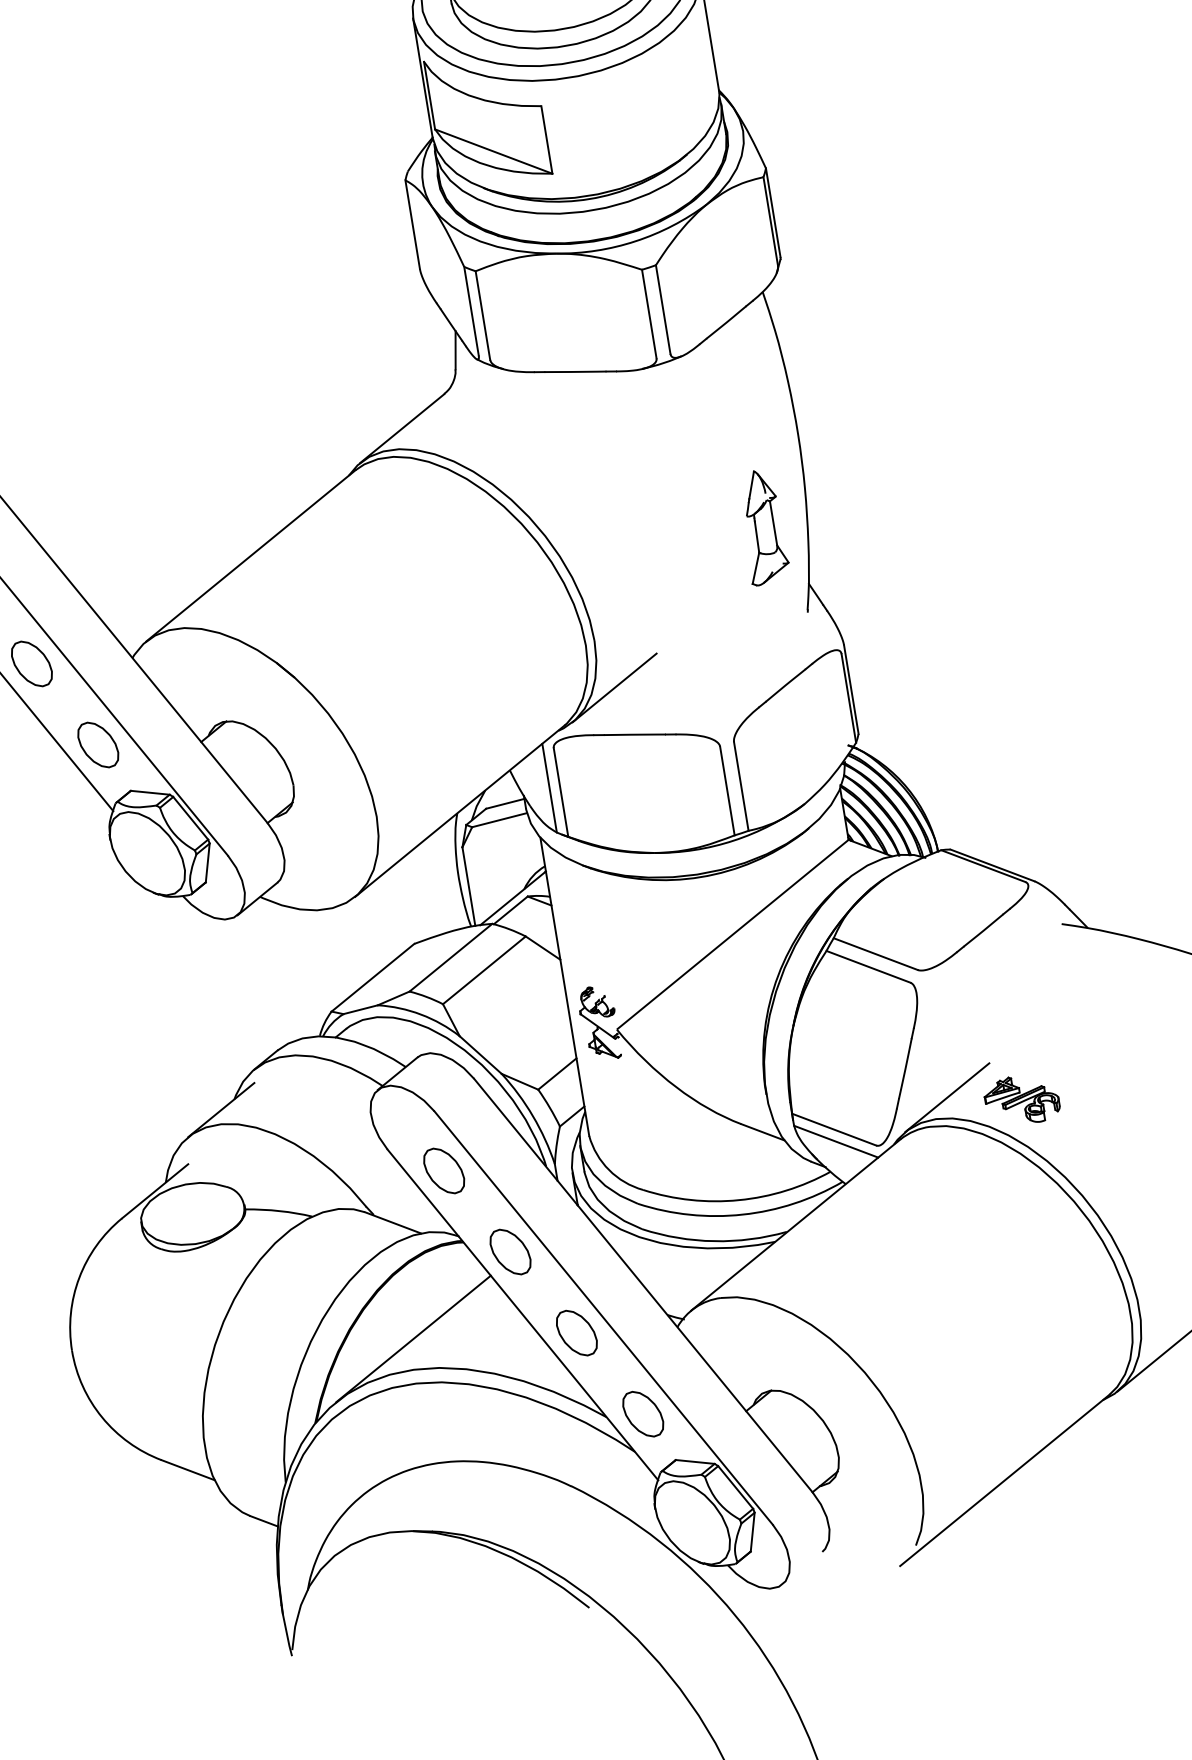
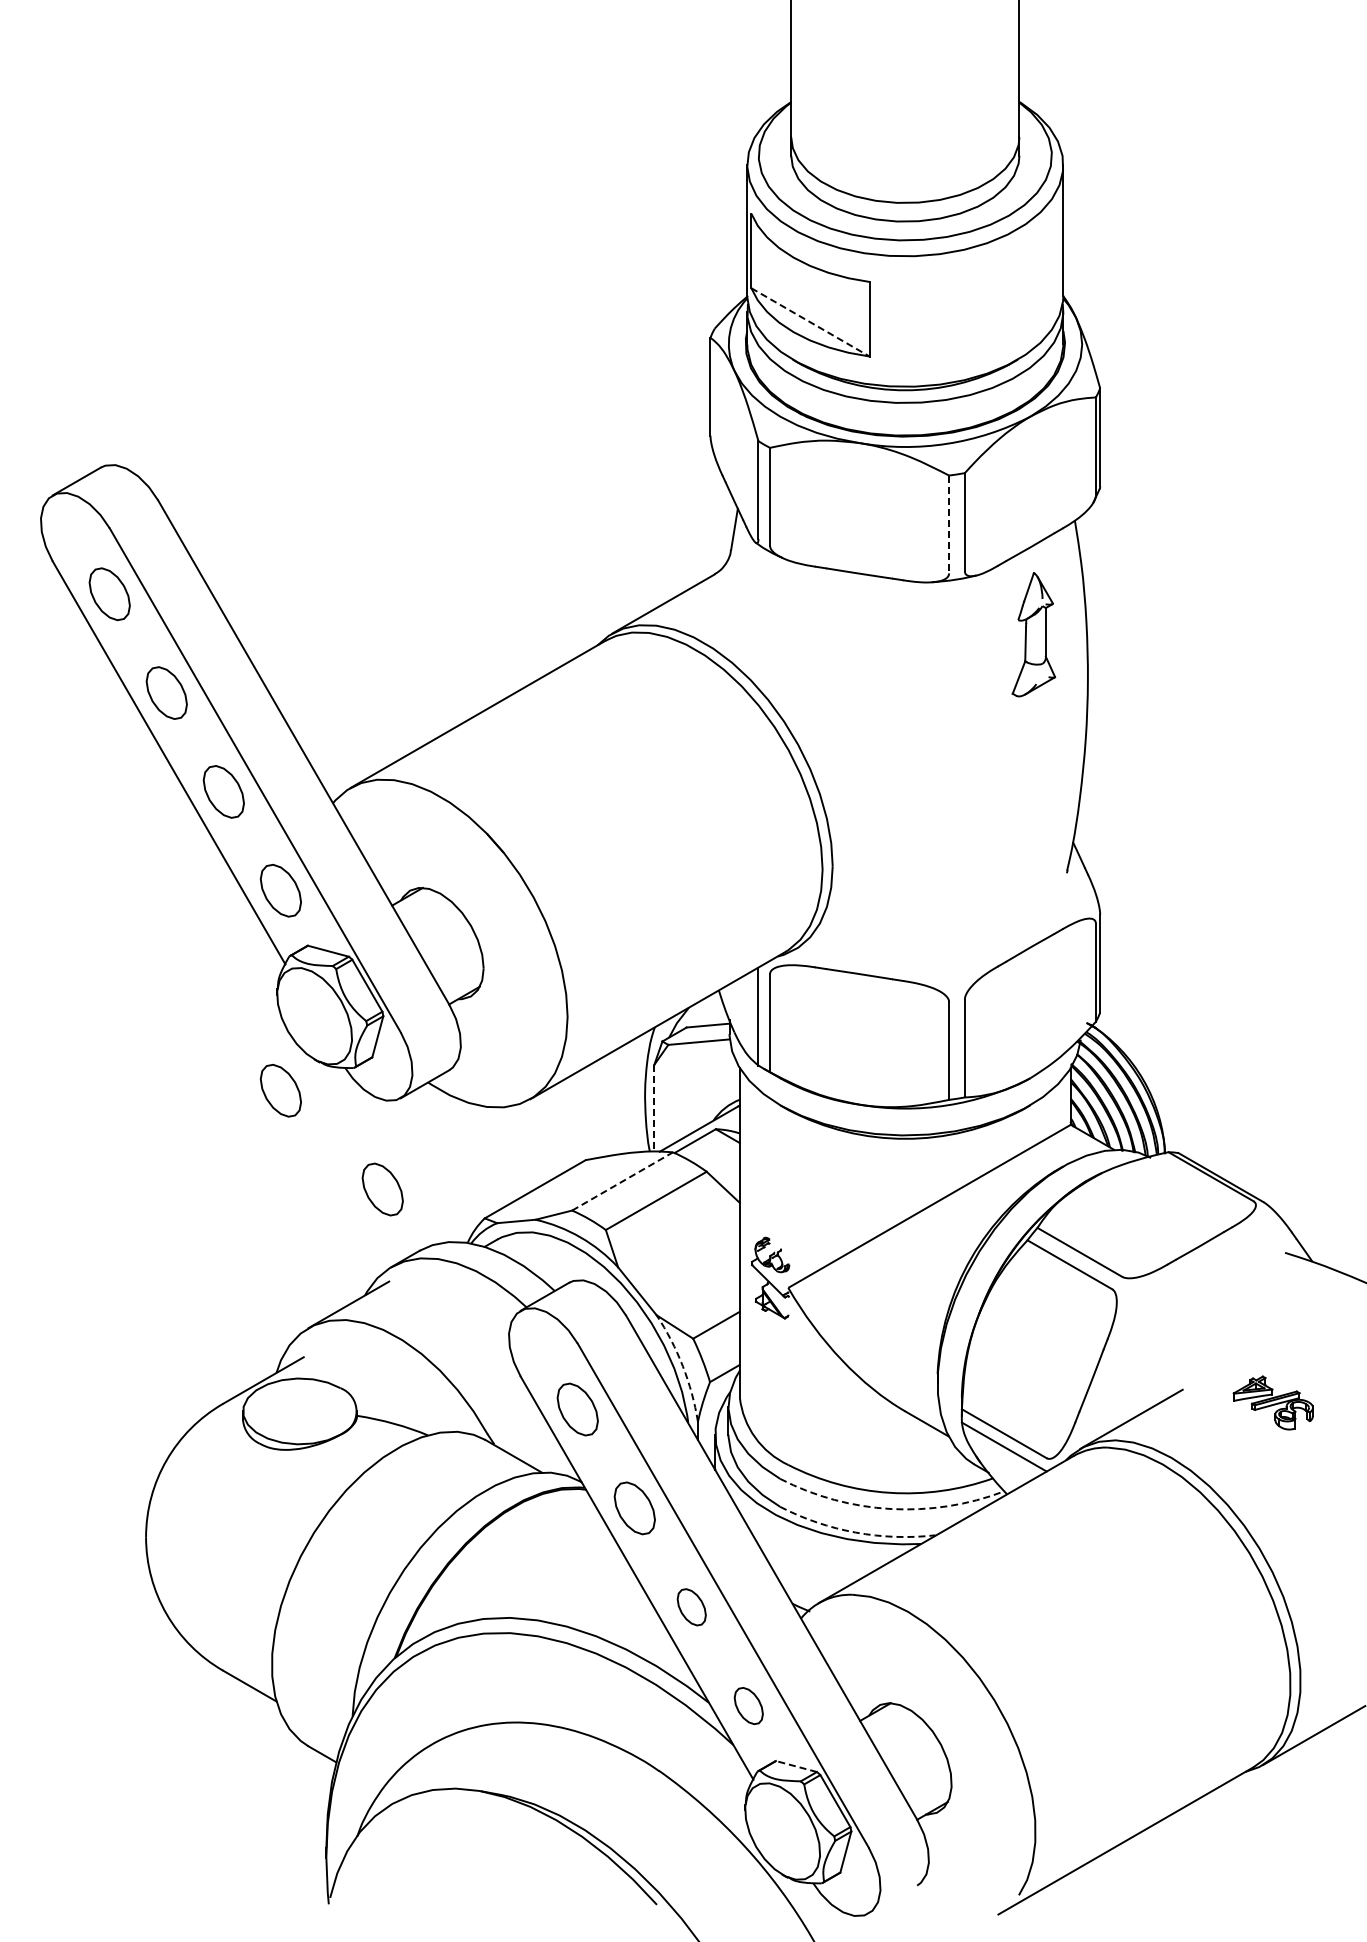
line: (493, 151) -> (810, 322), solid -> dashed
line: (649, 314) -> (949, 524), solid -> dashed
part: (762, 527) -> (1033, 634), moved
line: (614, 687) -> (845, 919), removed
line: (469, 886) -> (654, 1108), solid -> dashed
part: (127, 926) -> (280, 1090), added
line: (451, 957) -> (623, 1181), solid -> dashed
part: (234, 1000) -> (382, 1189), added
part: (1021, 1099) -> (1272, 1402), moved
arc: (532, 1116) -> (682, 1366), solid -> dashed
arc: (743, 1215) -> (891, 1509), solid -> dashed
arc: (714, 1241) -> (855, 1532), solid -> dashed
part: (576, 1333) -> (691, 1607), size x0.7
line: (412, 1338) -> (514, 1584), removed
part: (642, 1413) -> (748, 1705), size x0.7
line: (694, 1462) -> (795, 1766), solid -> dashed

